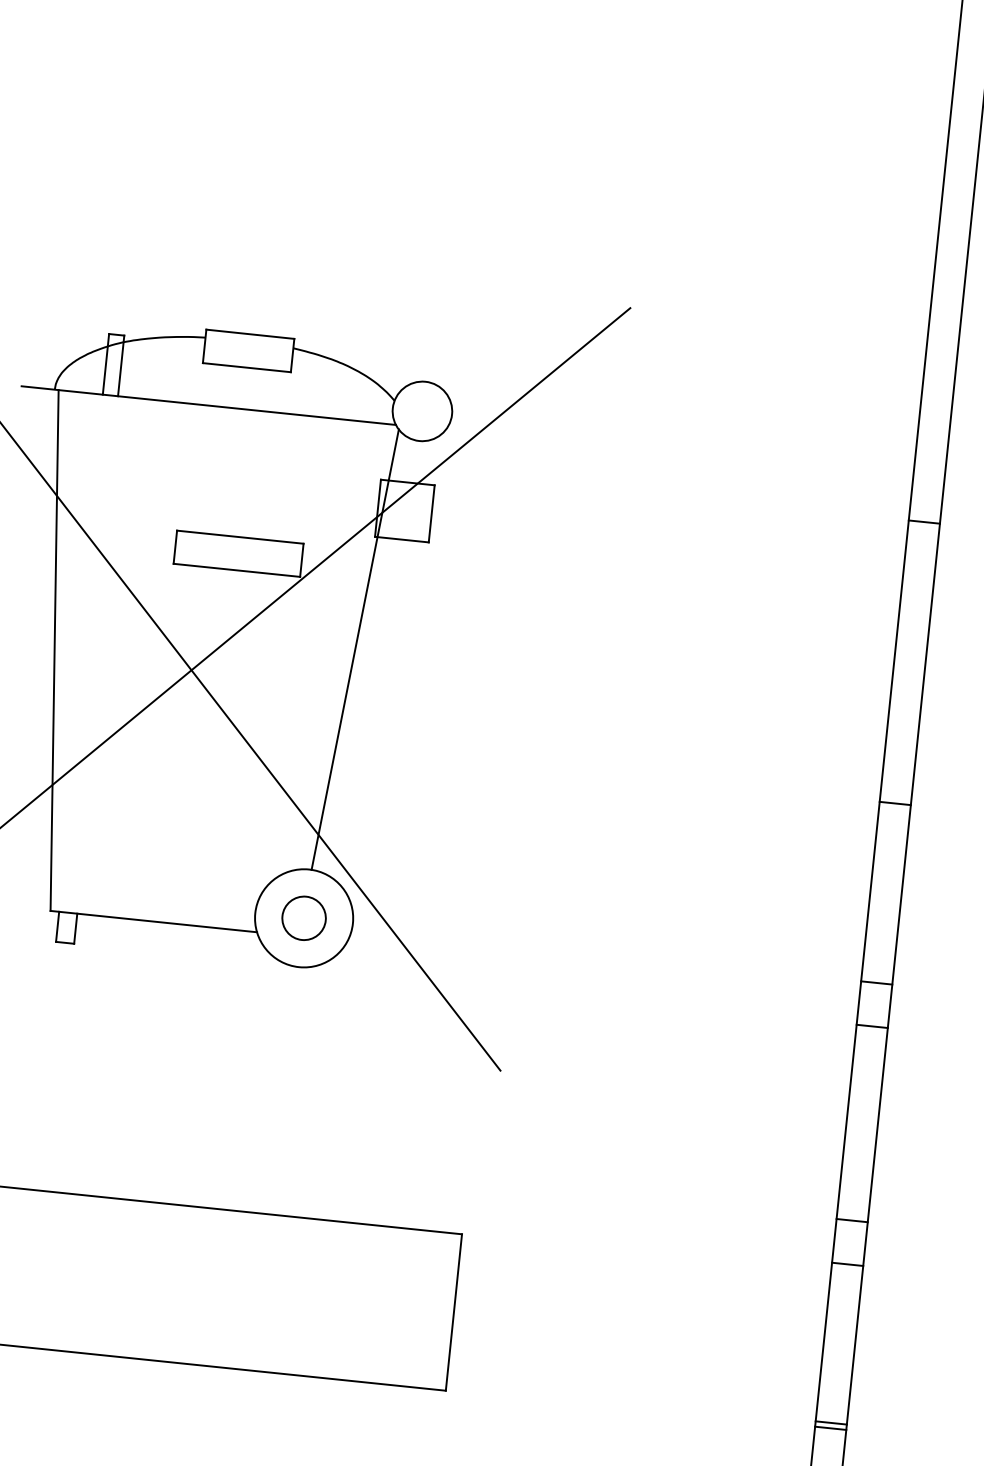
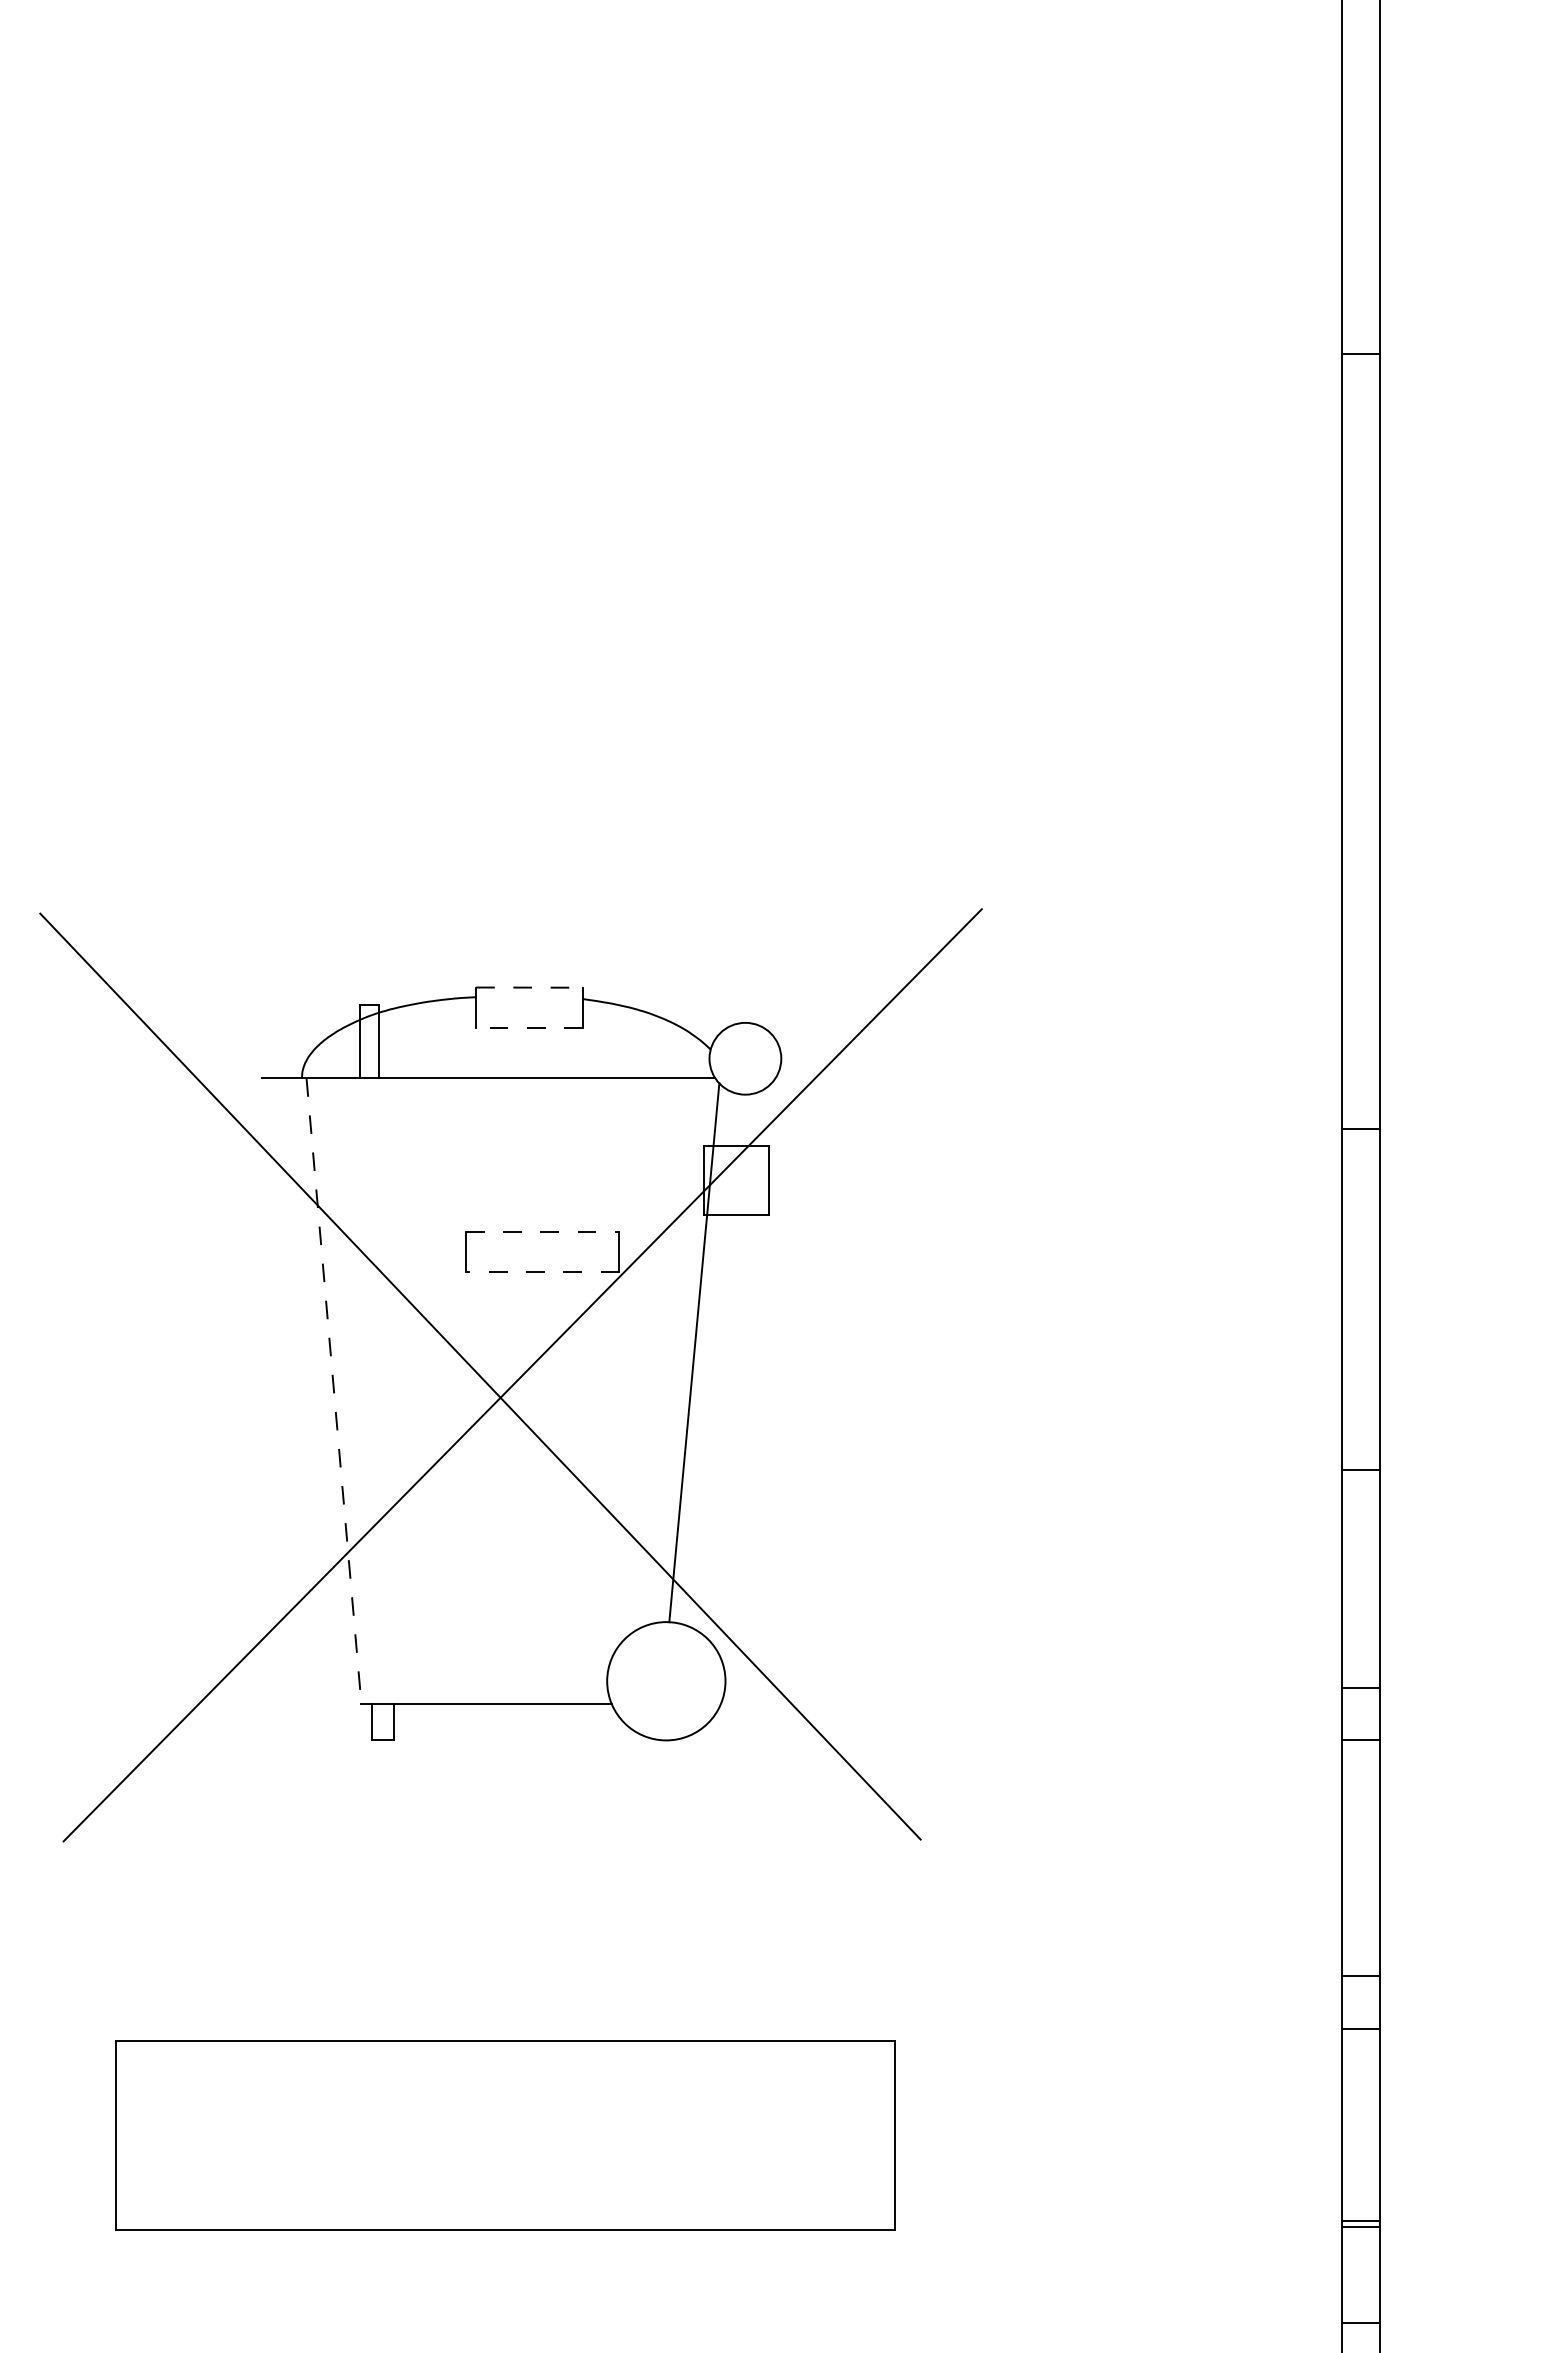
line: (251, 334) -> (530, 987), solid -> dashed
line: (246, 368) -> (529, 1028), solid -> dashed
line: (240, 537) -> (542, 1232), solid -> dashed
line: (236, 570) -> (542, 1272), solid -> dashed
line: (54, 650) -> (333, 1391), solid -> dashed
circle: (304, 918) -> (666, 1681), removed

